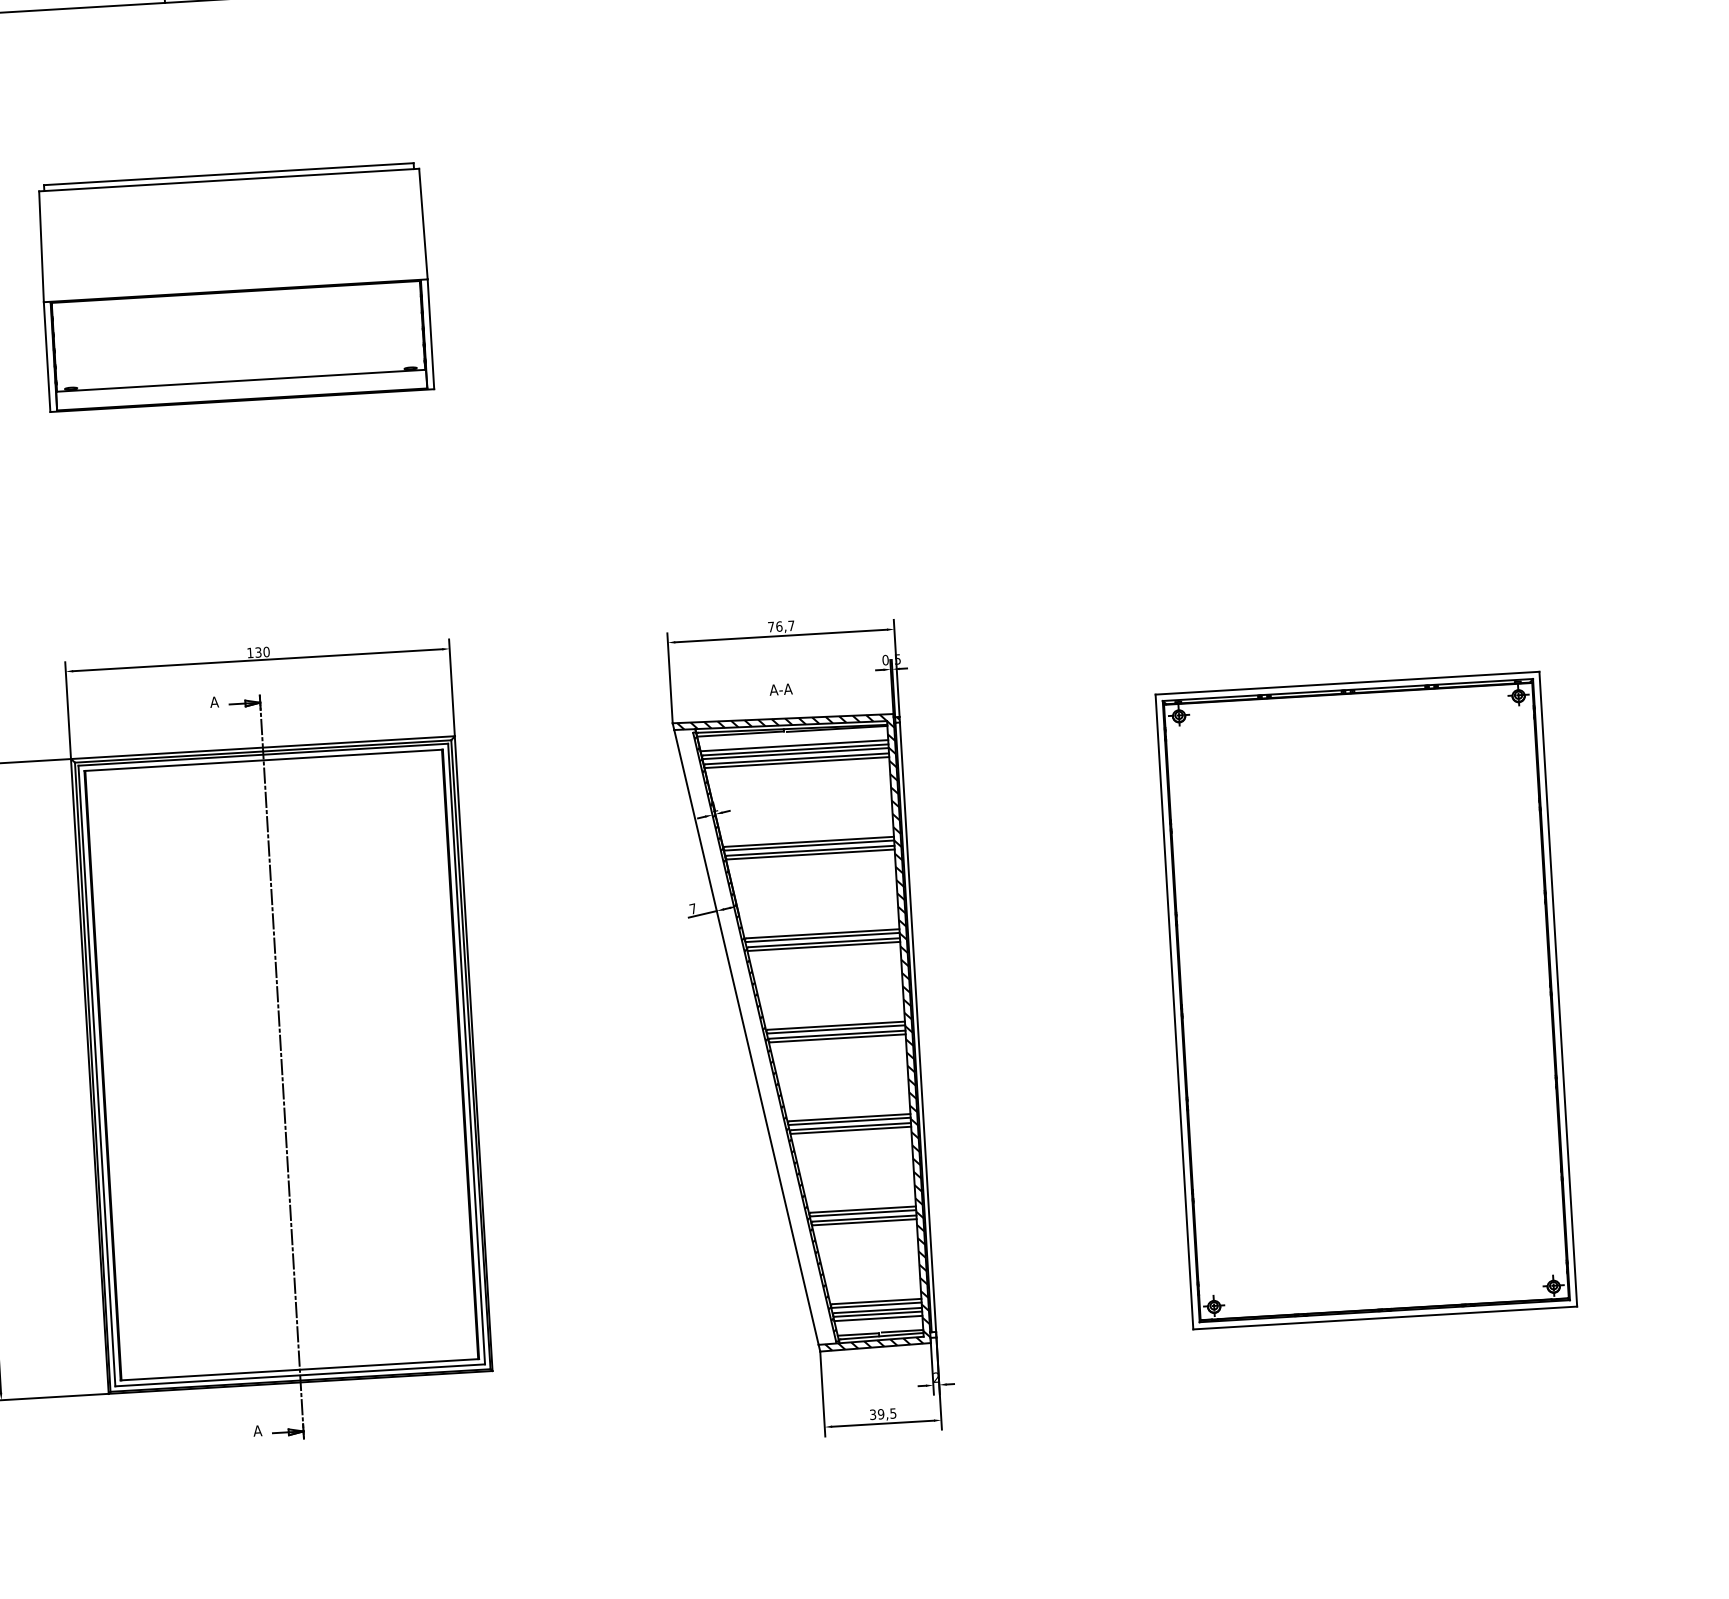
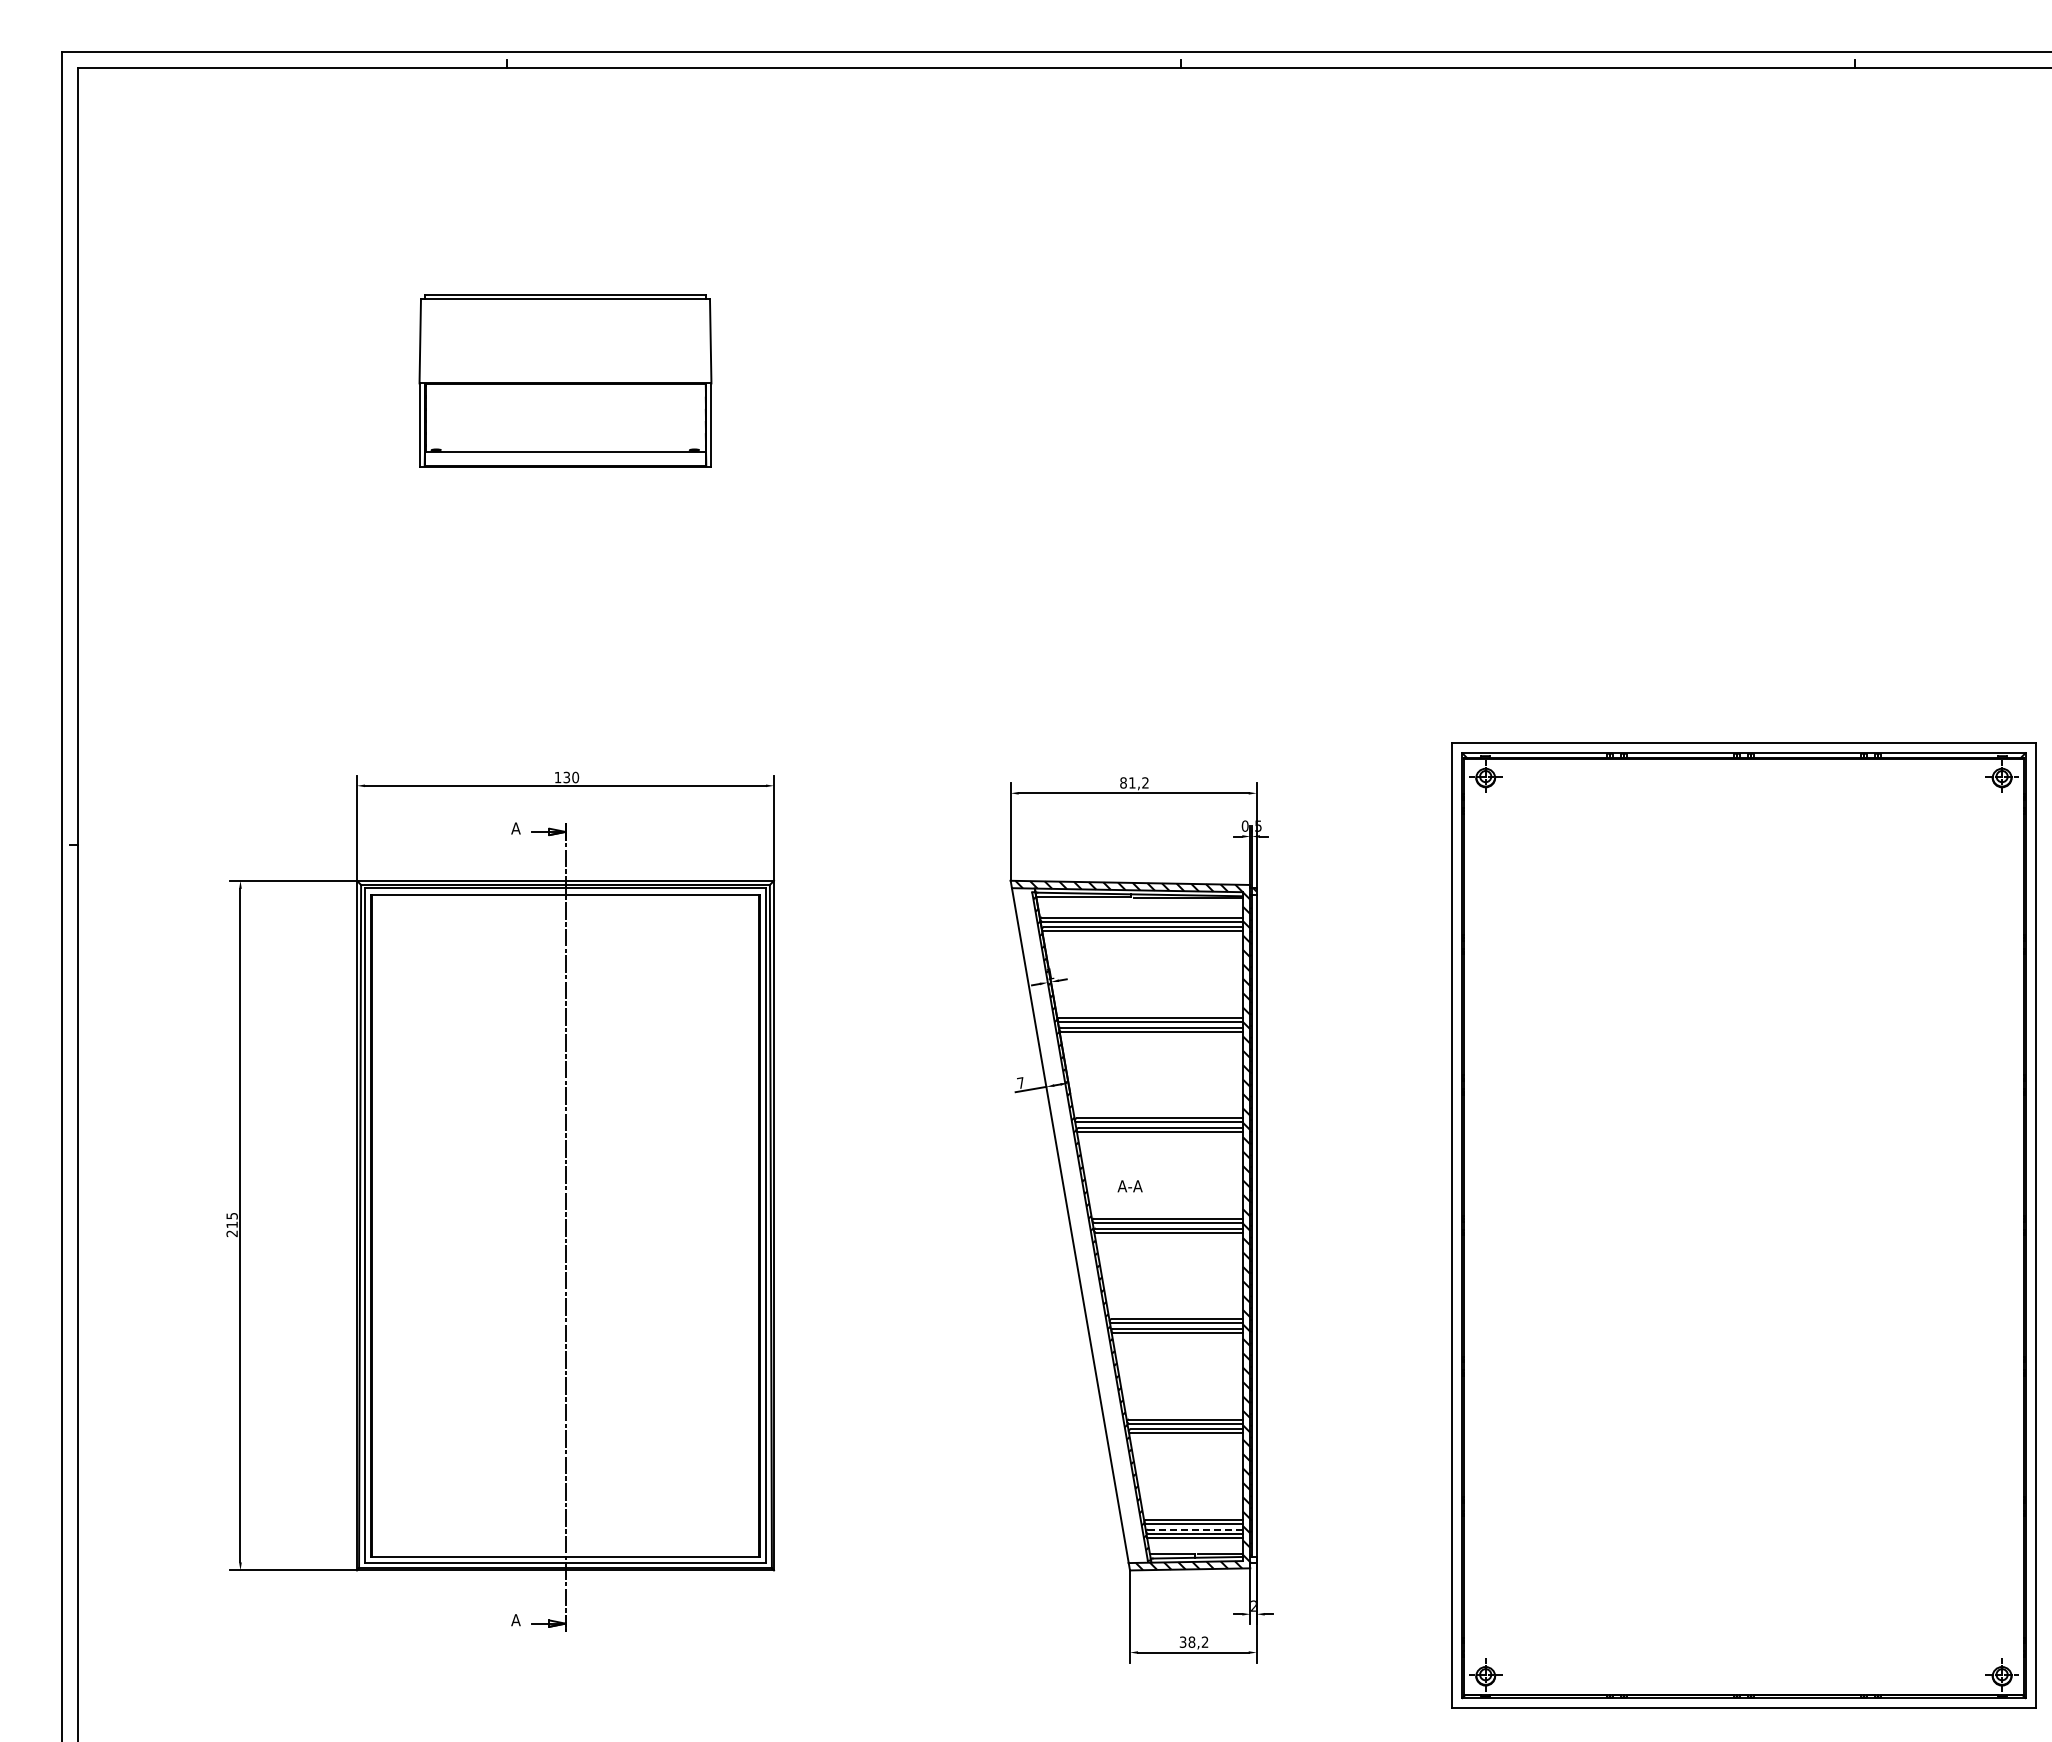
part: (235, 287) -> (565, 380), size x0.7
text: (781, 626) -> (1134, 782), 76,7 -> 81,2
text: (780, 689) -> (1129, 1186), moved
line: (793, 745) -> (1140, 912), removed
part: (1366, 1000) -> (1743, 1225), size x1.4
line: (877, 1310) -> (1194, 1529), solid -> dashed
text: (887, 1413) -> (1198, 1641), 39,5 -> 38,2

